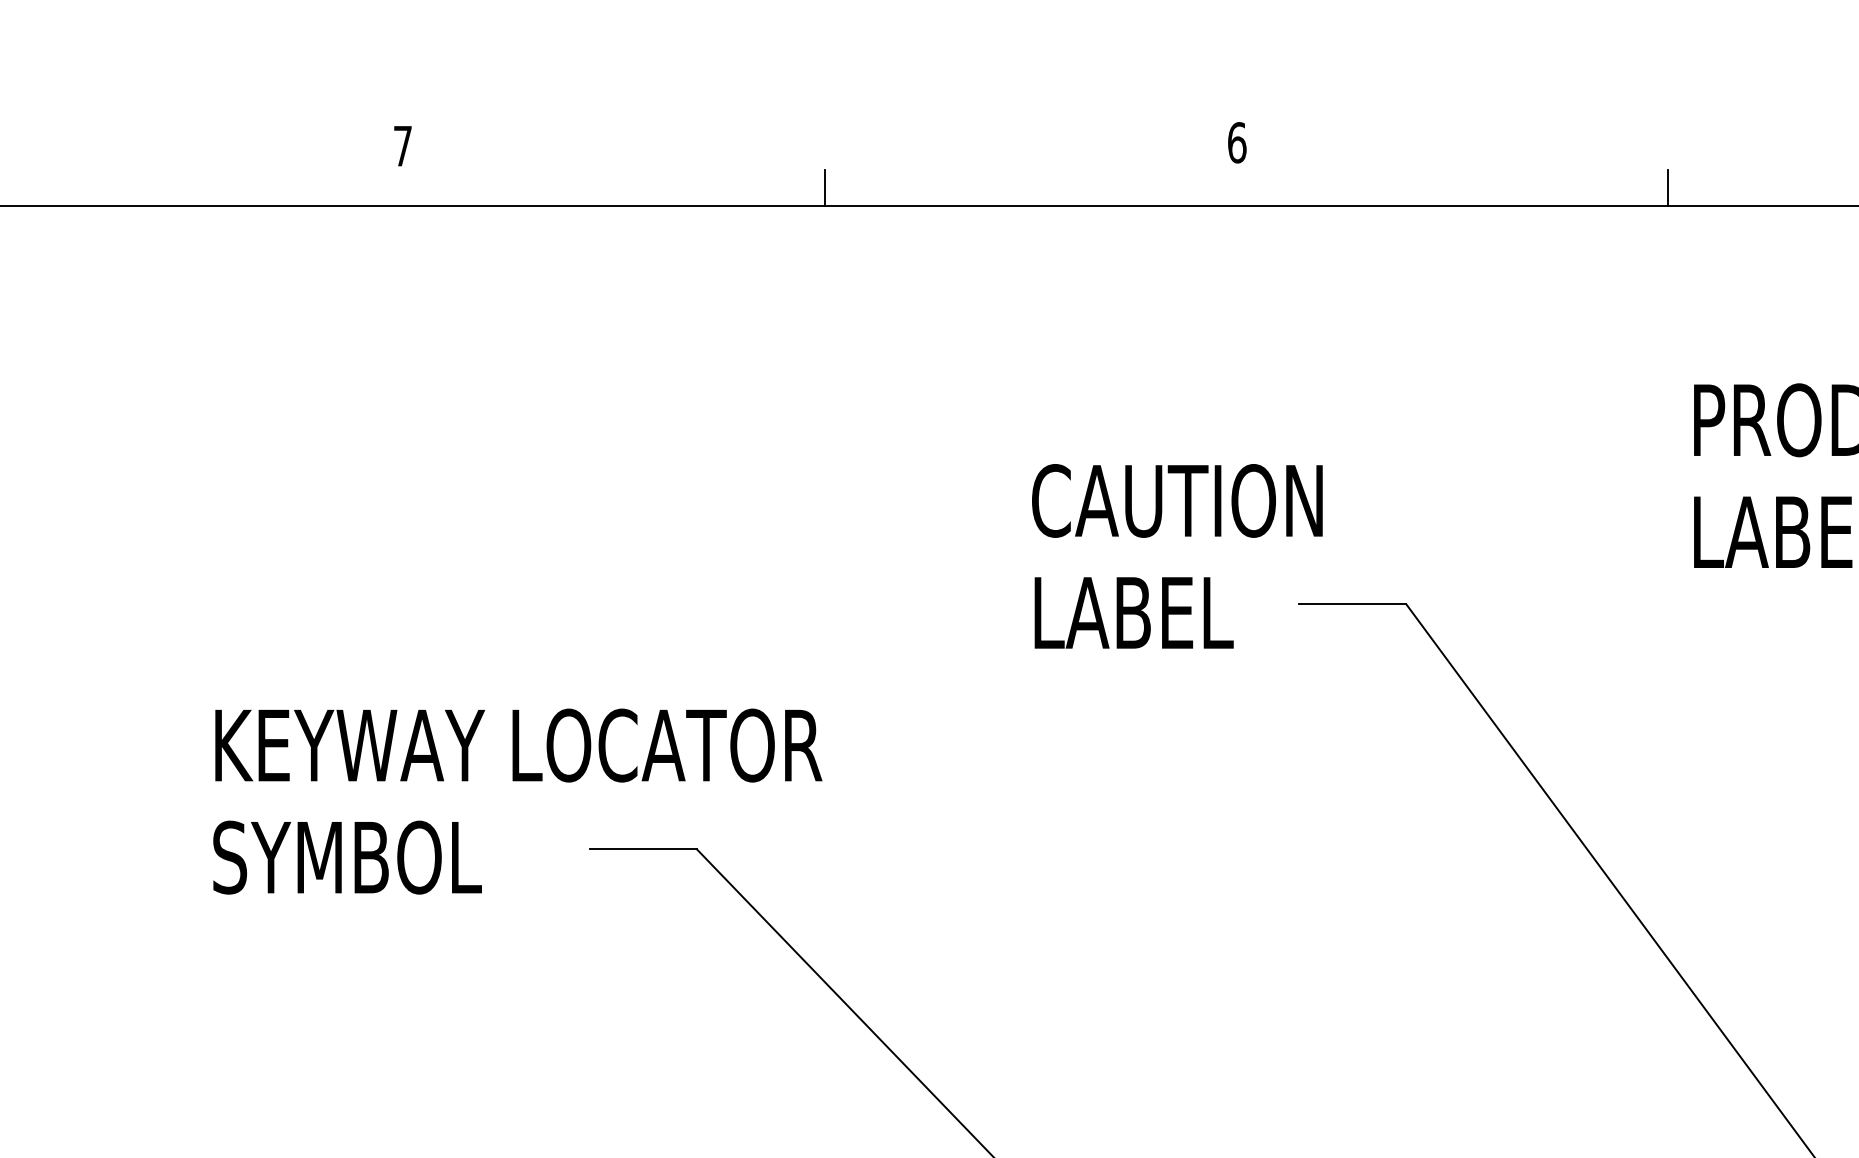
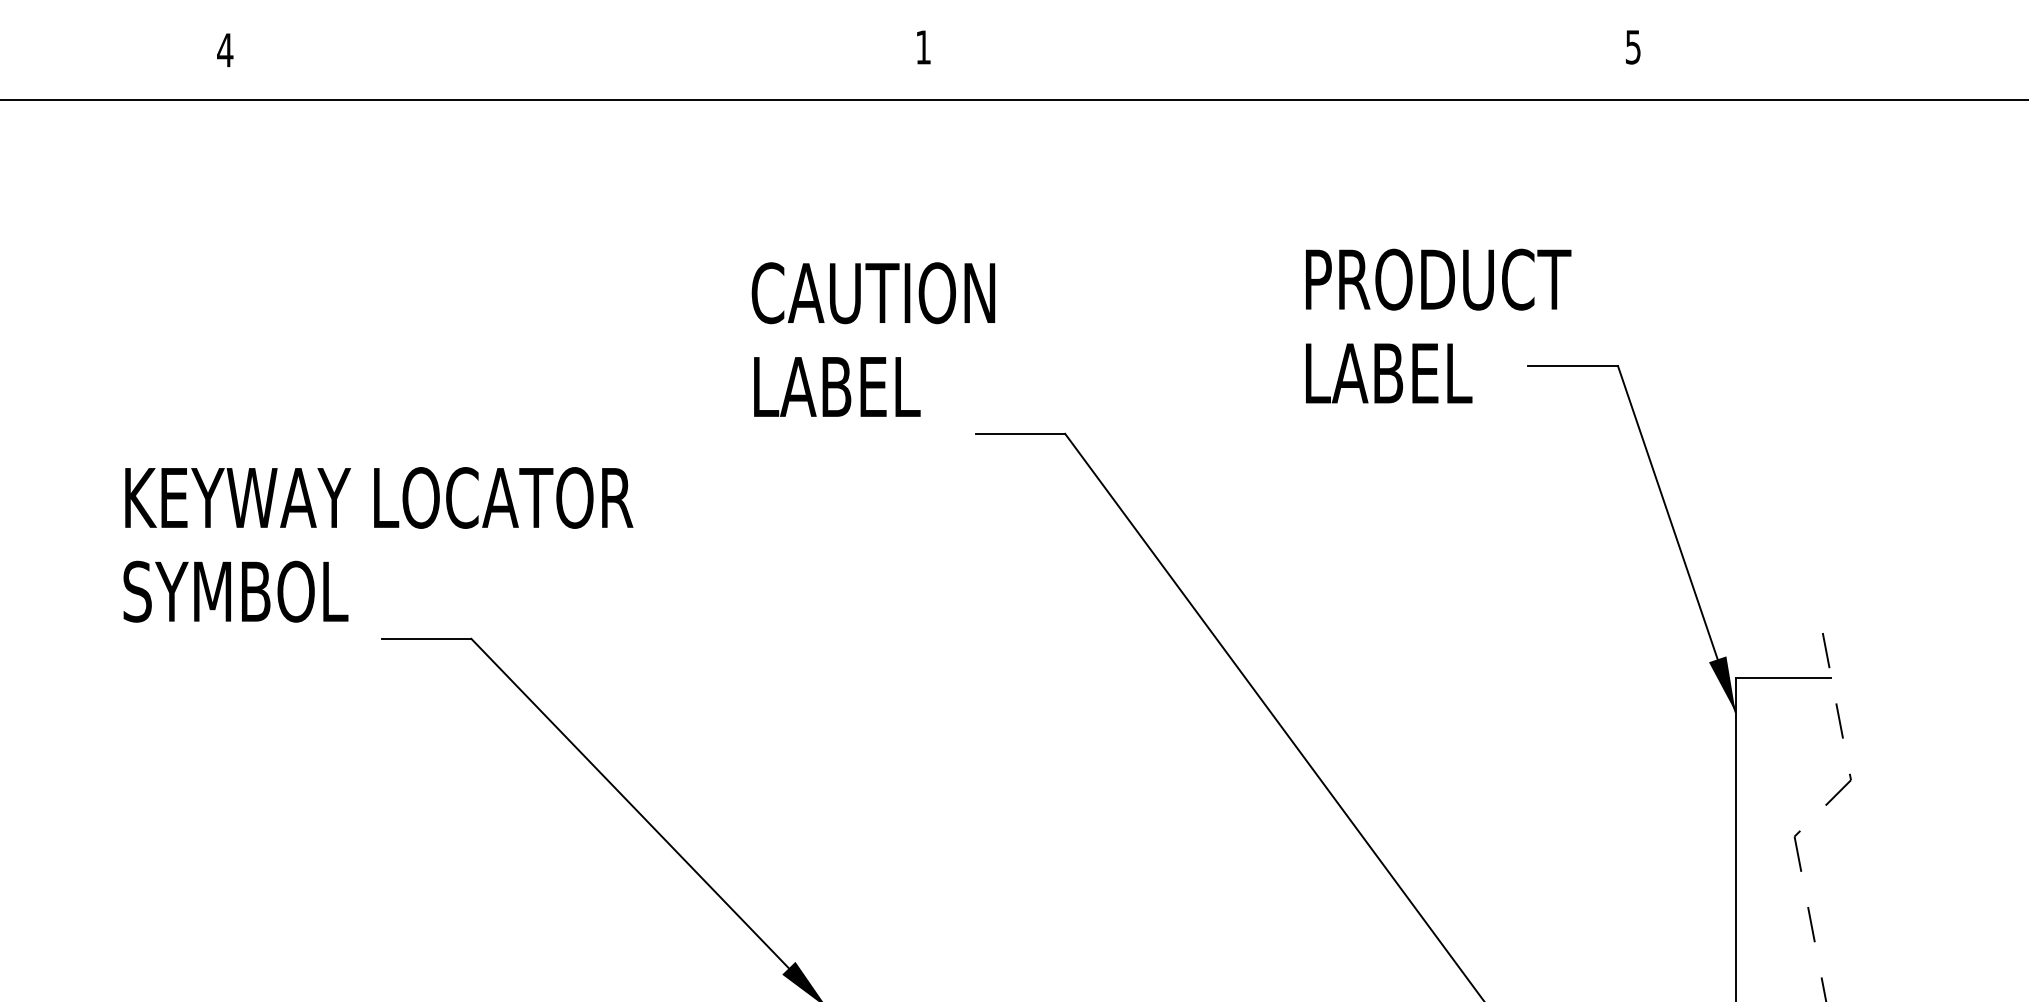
text: (1237, 142) -> (923, 47), 6 -> 1
text: (403, 146) -> (225, 50), 7 -> 4
line: (824, 188) -> (578, 85), removed
line: (1668, 188) -> (1284, 85), removed
text: (1177, 556) -> (873, 339), moved
text: (517, 801) -> (378, 544), moved

